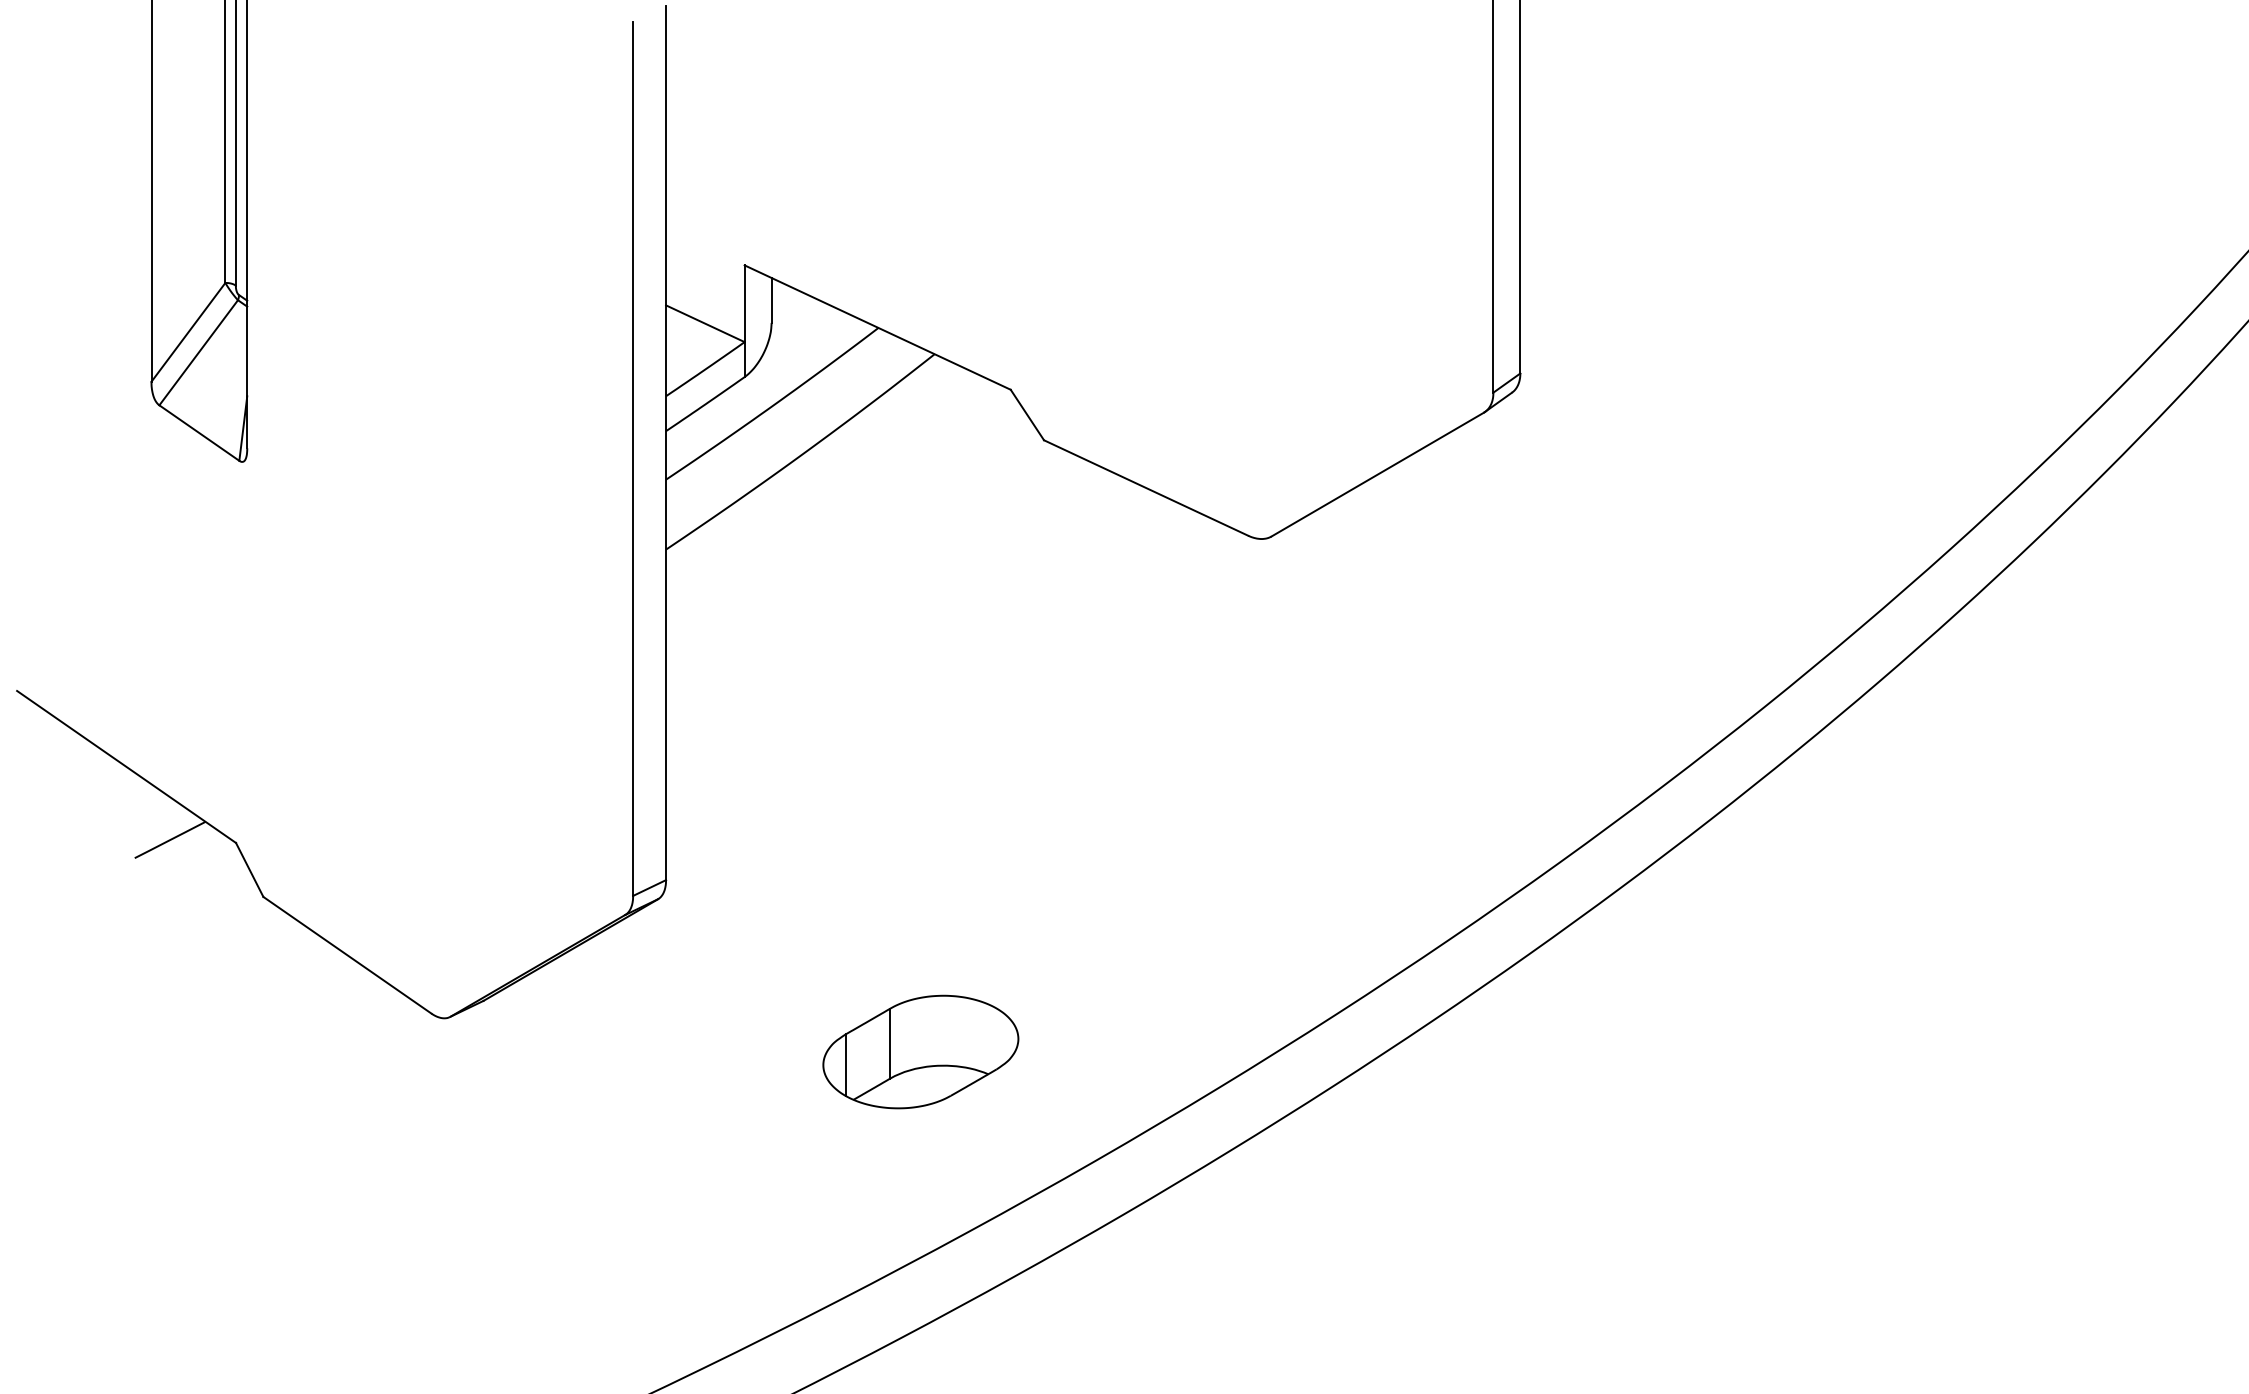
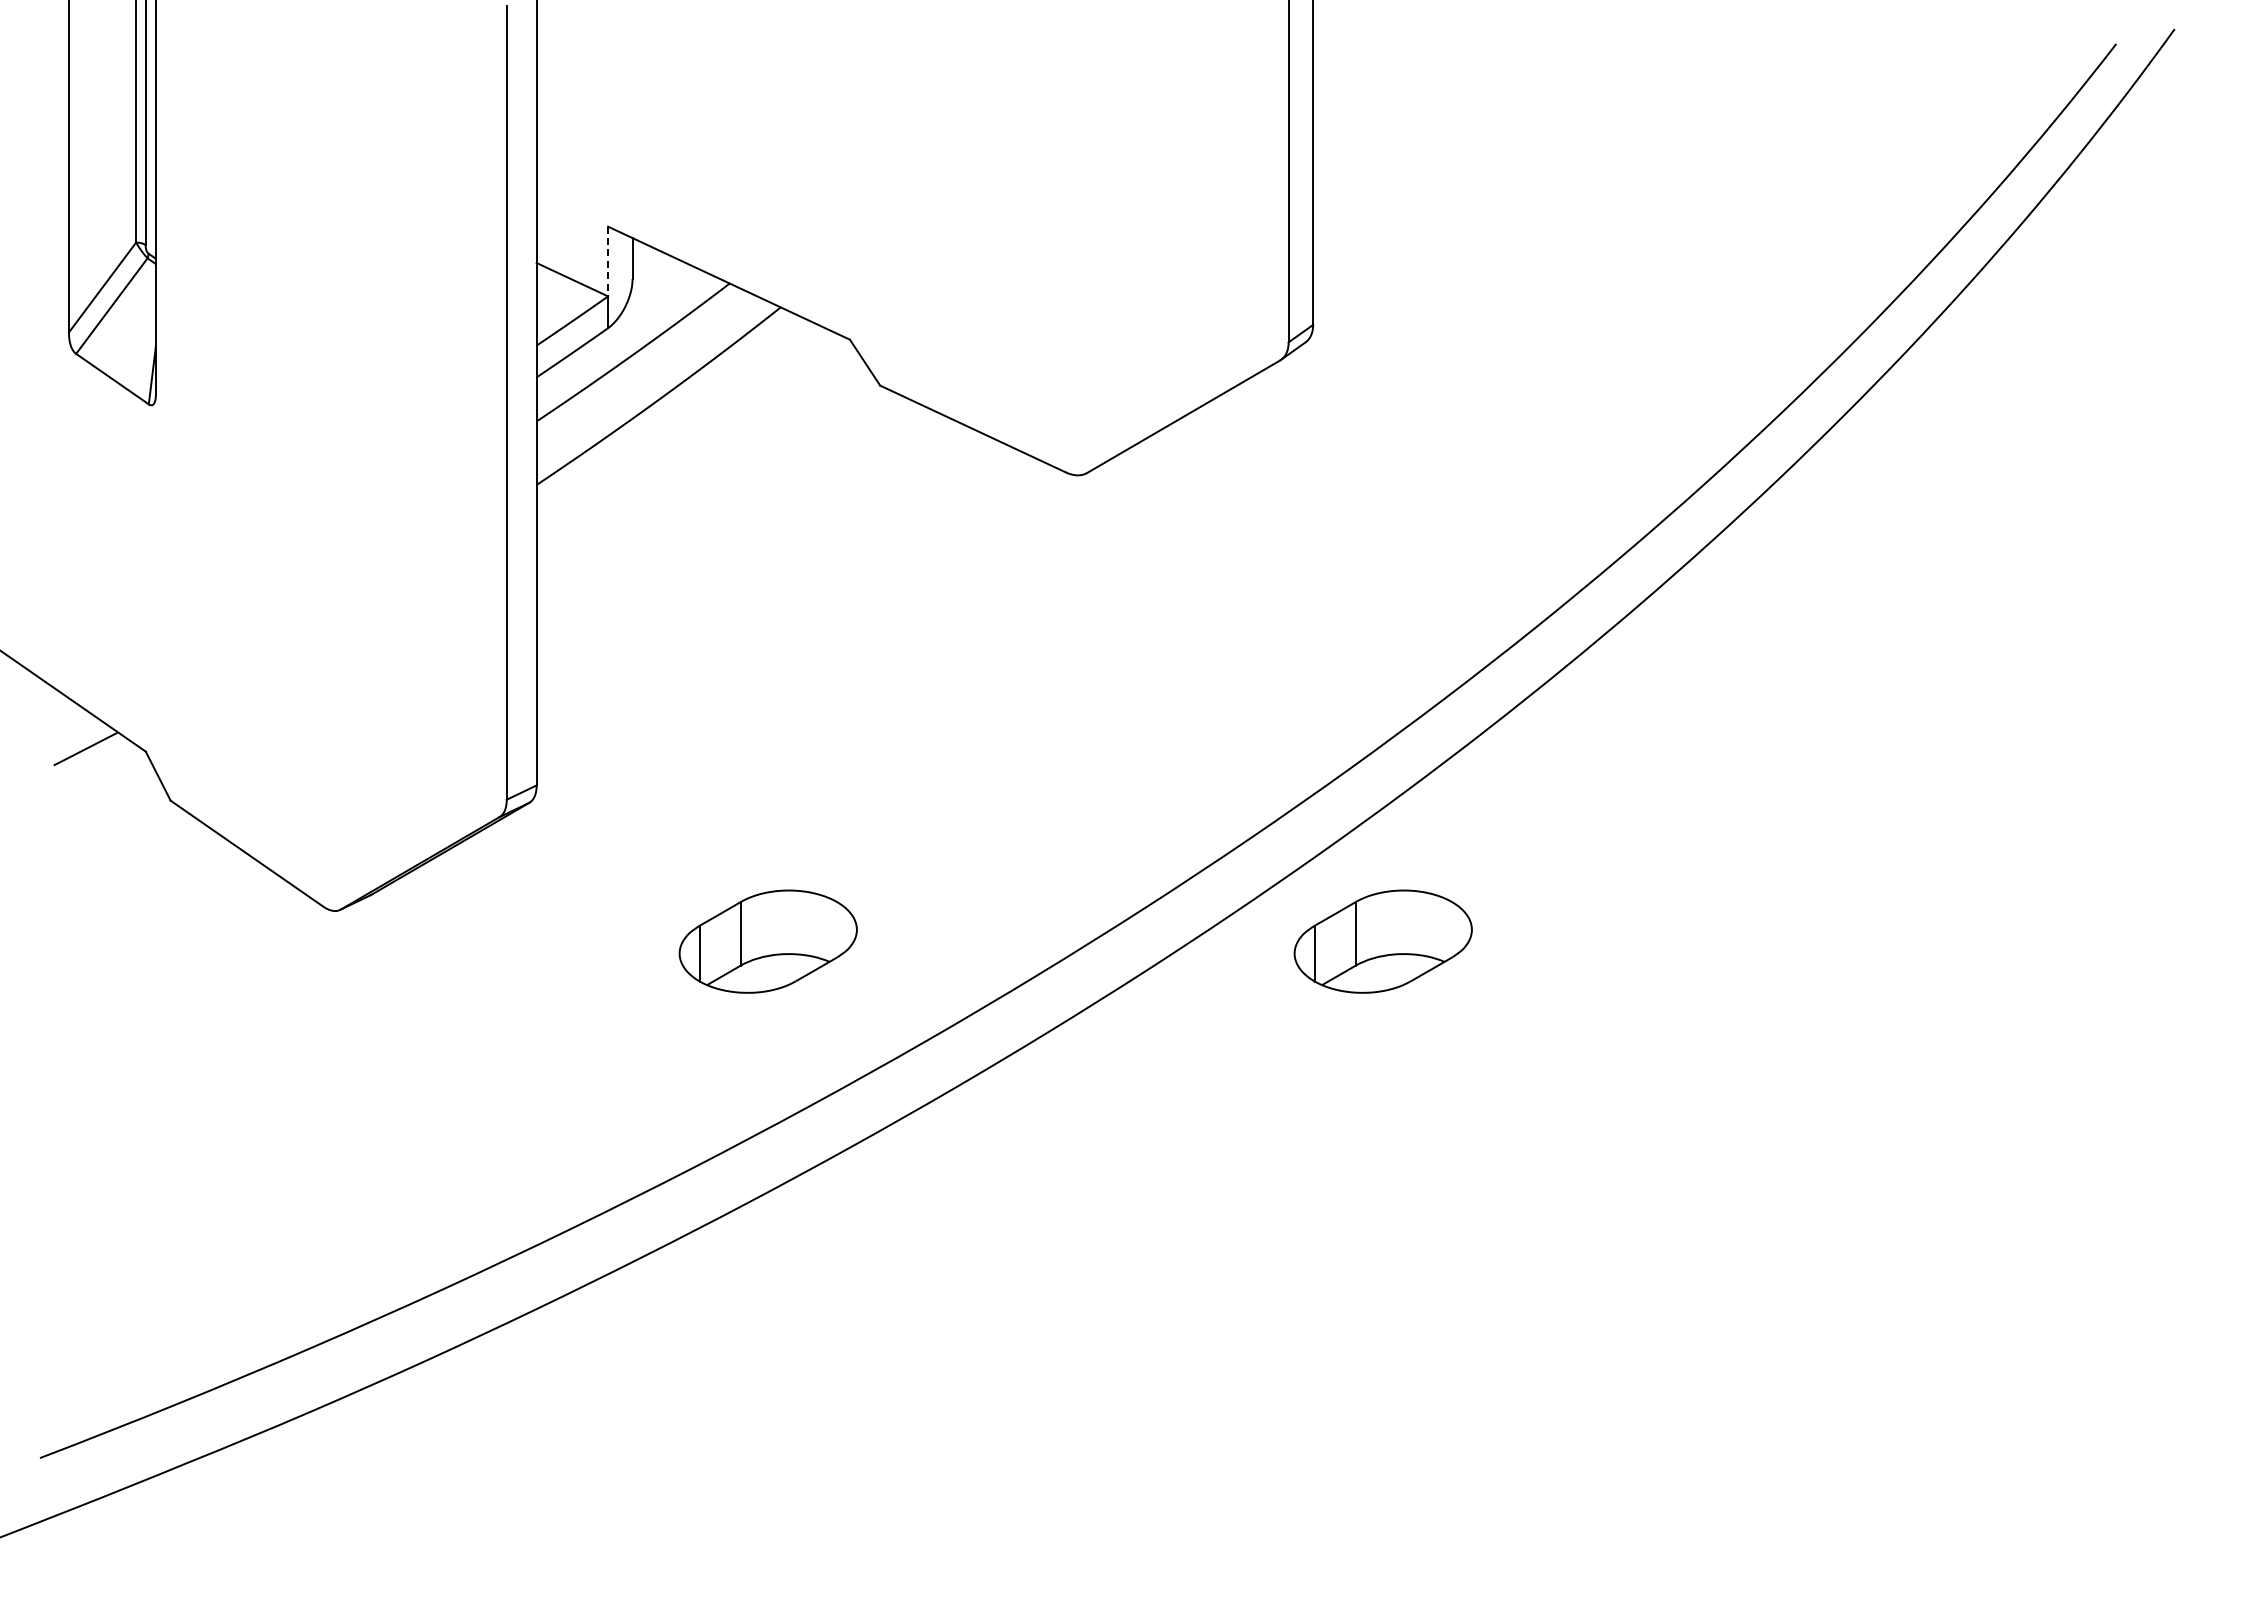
line: (745, 303) -> (608, 261), solid -> dashed
part: (1596, 1051) -> (1382, 941), added

